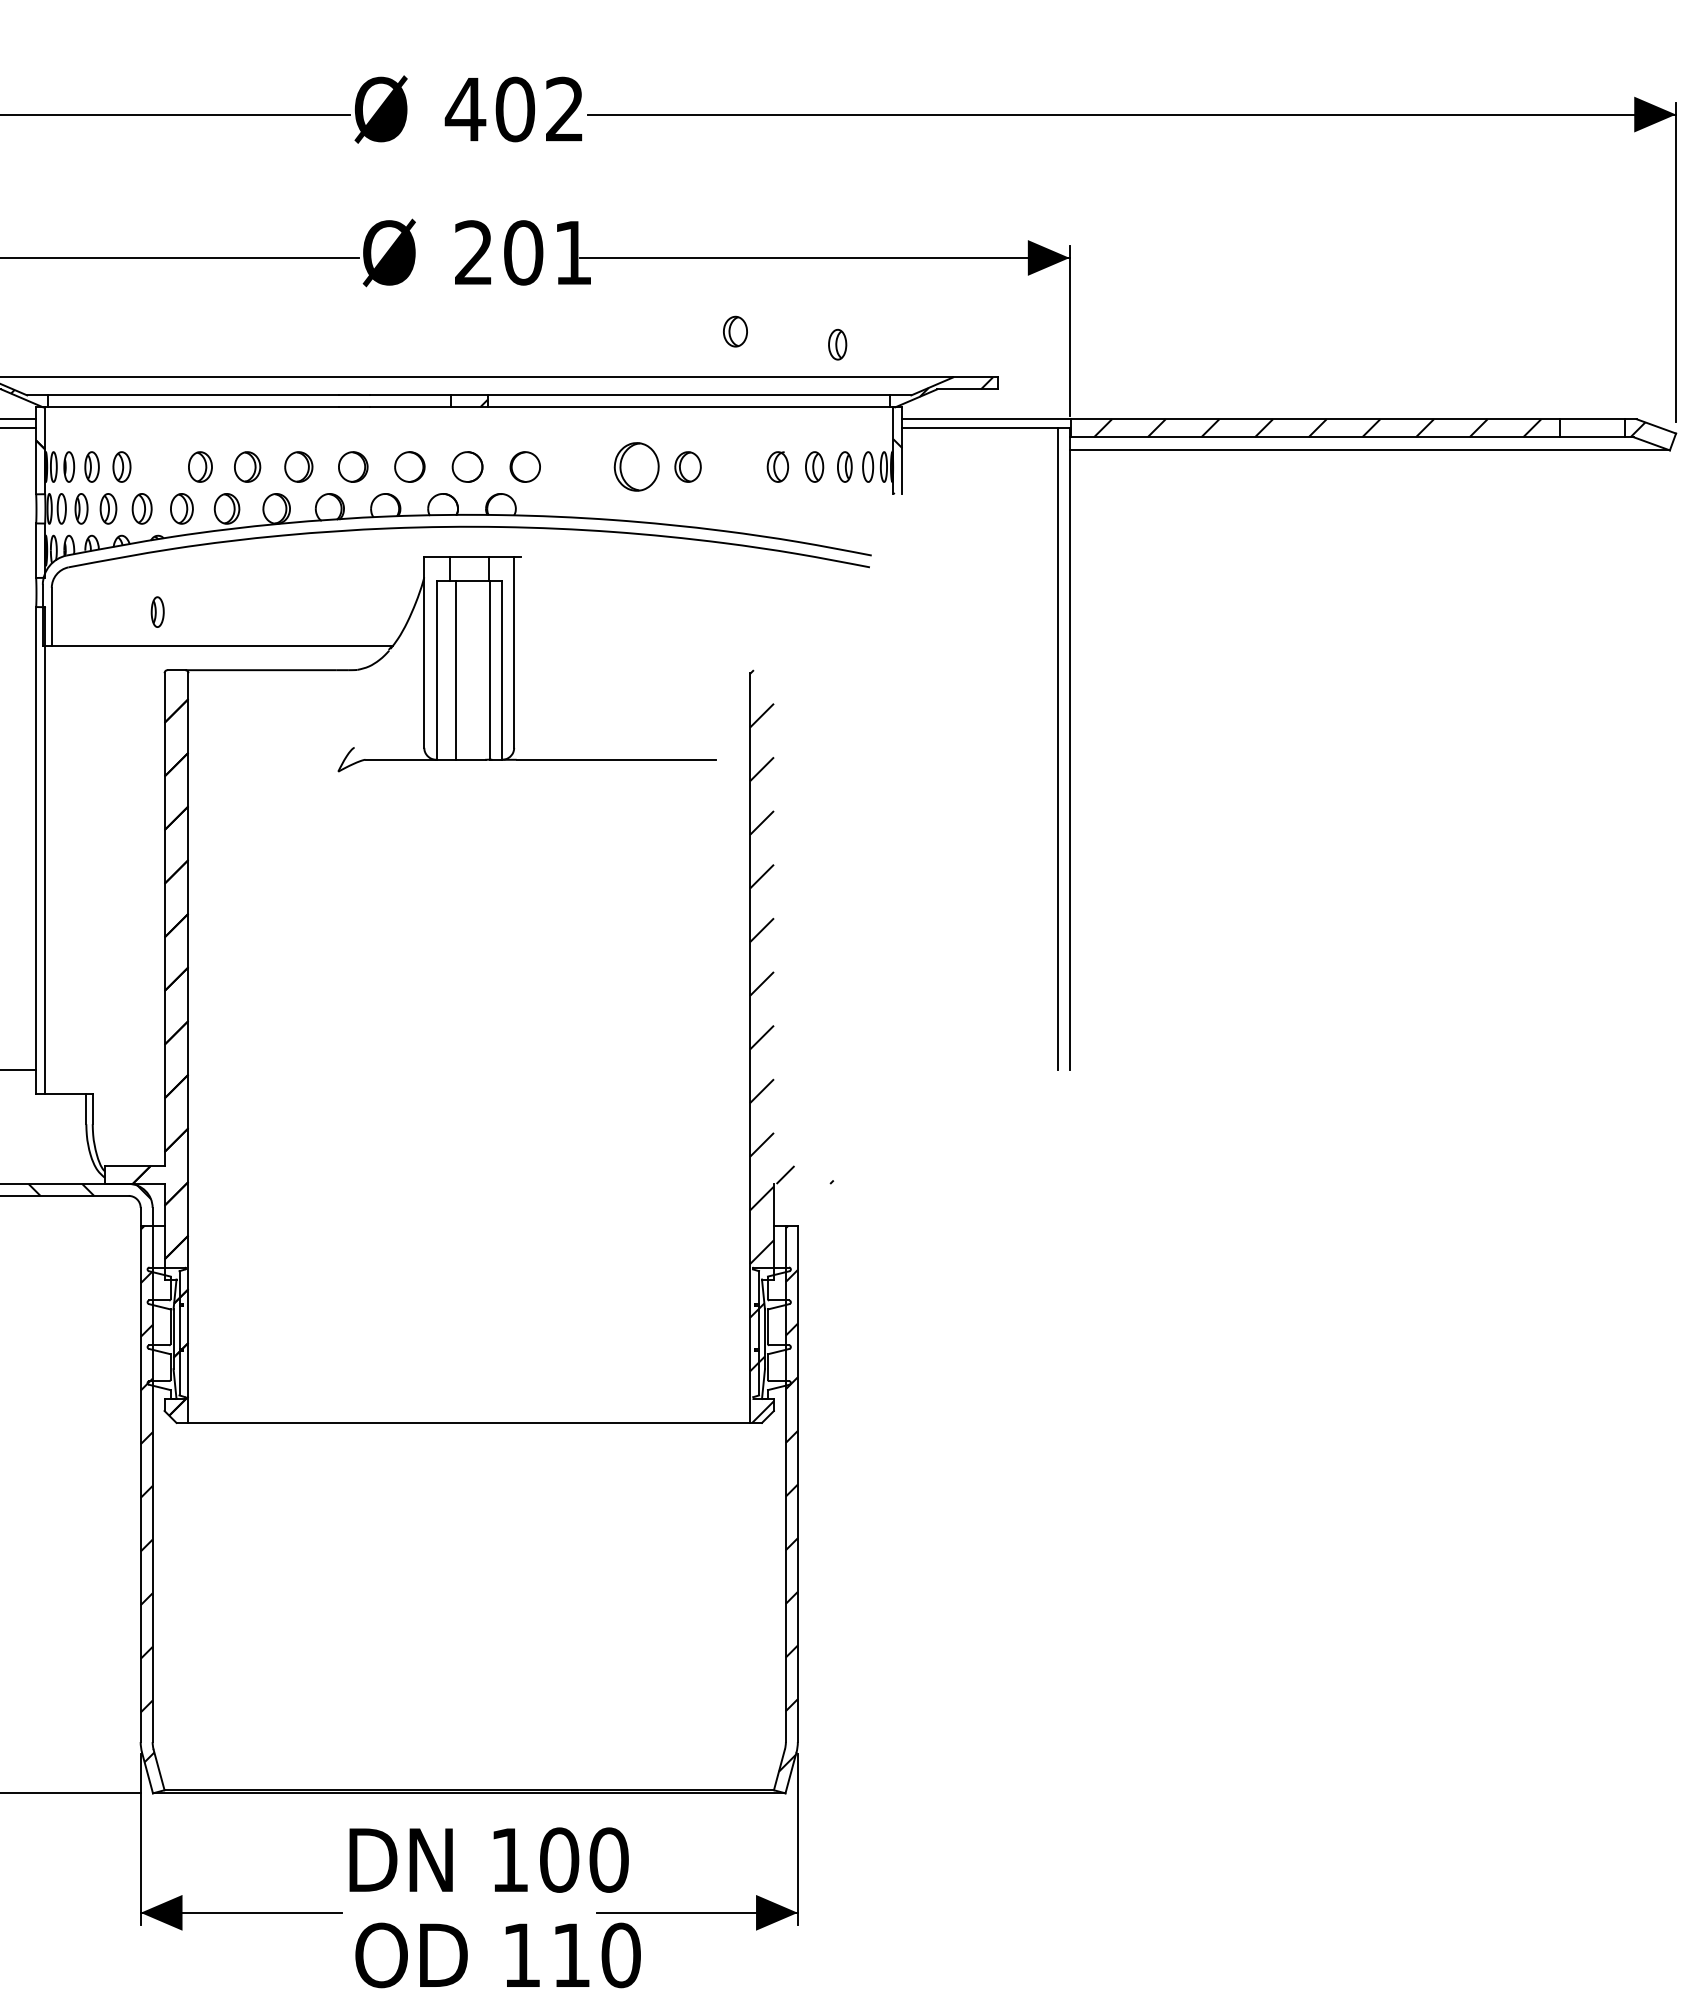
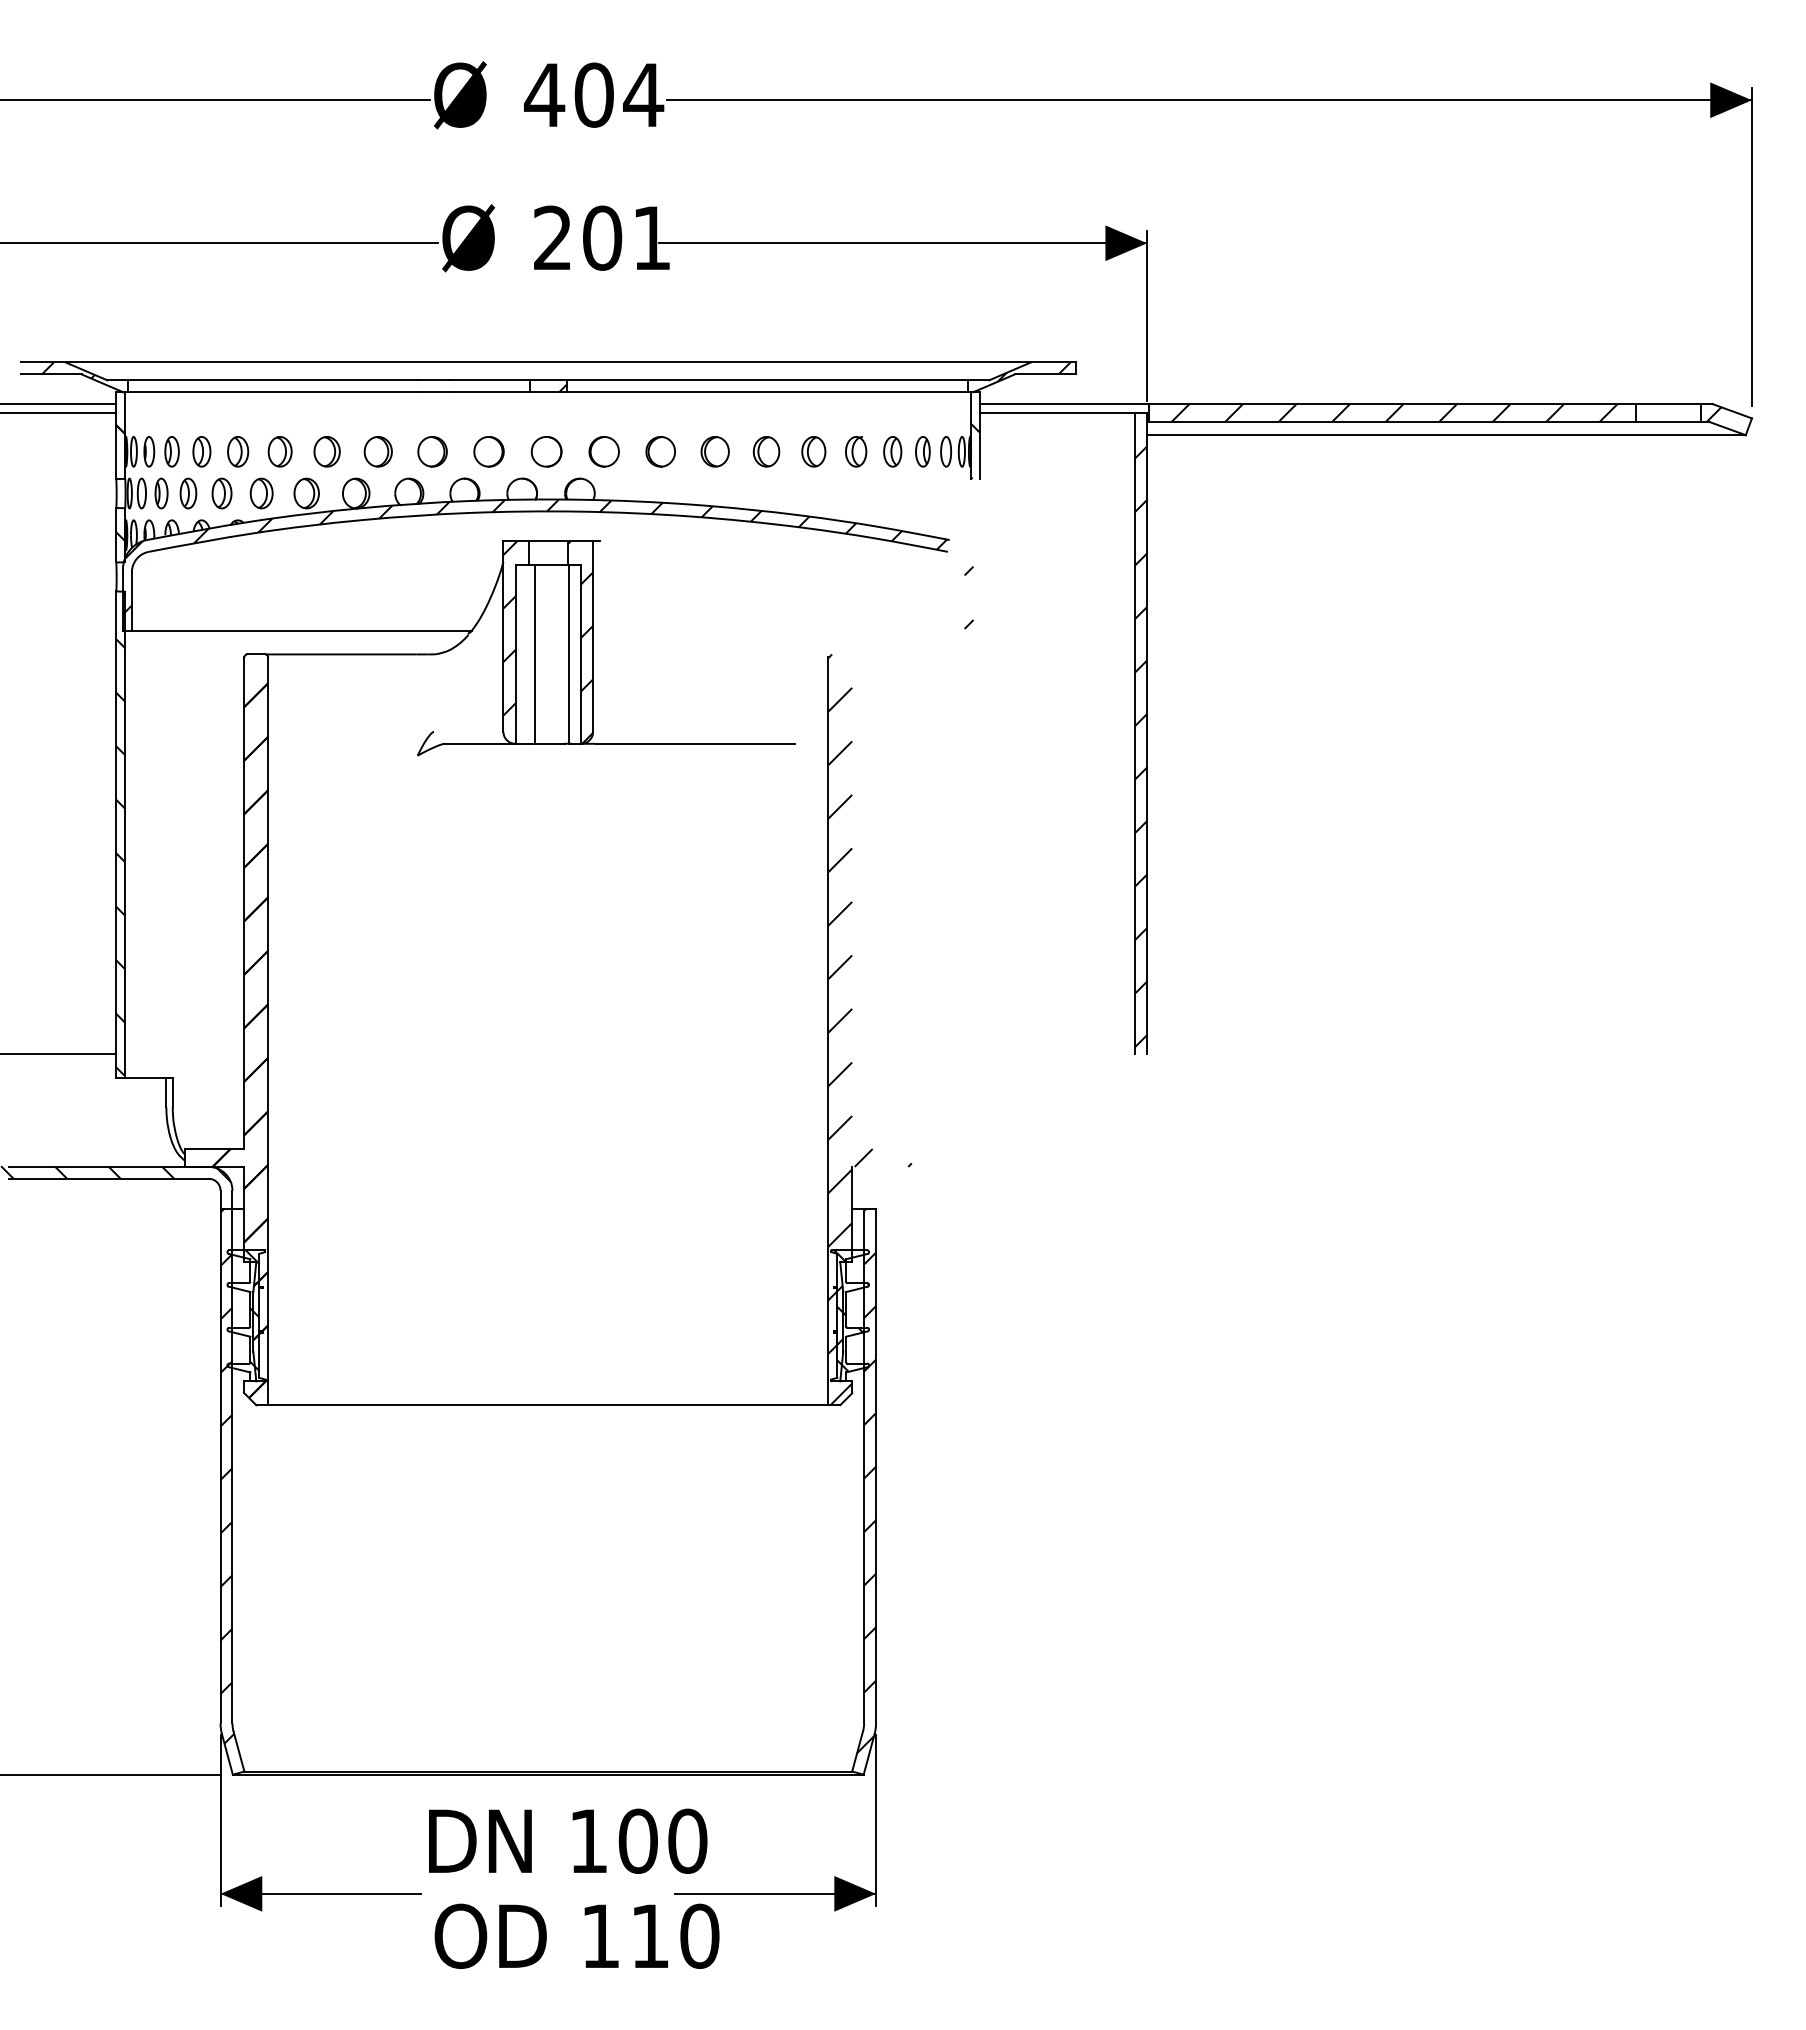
text: (564, 108) -> (643, 94), 402 -> 404
part: (735, 331) -> (813, 451), moved
part: (837, 344) -> (915, 329), removed
part: (158, 466) -> (238, 451), added
part: (581, 466) -> (660, 451), added
part: (635, 466) -> (714, 451), size x0.62
hatch: (51, 550) -> (131, 535), added
hatch: (468, 579) -> (547, 563), added
part: (157, 612) -> (237, 596), removed
hatch: (431, 644) -> (510, 628), added
hatch: (501, 658) -> (580, 642), added
hatch: (1064, 762) -> (1141, 746), added
hatch: (40, 849) -> (120, 833), added
hatch: (163, 1327) -> (243, 1310), added
hatch: (773, 1327) -> (851, 1310), added

